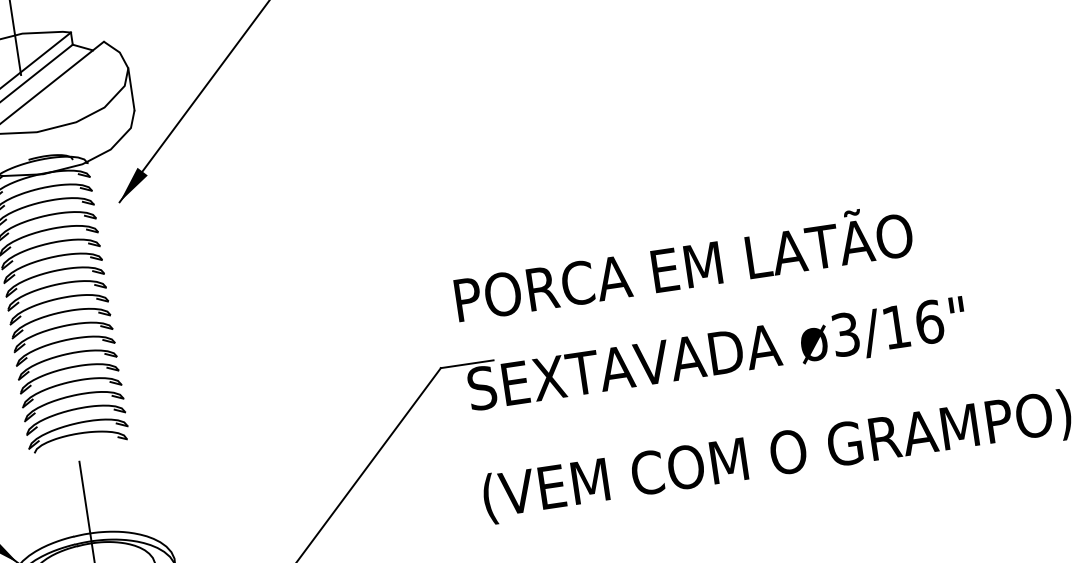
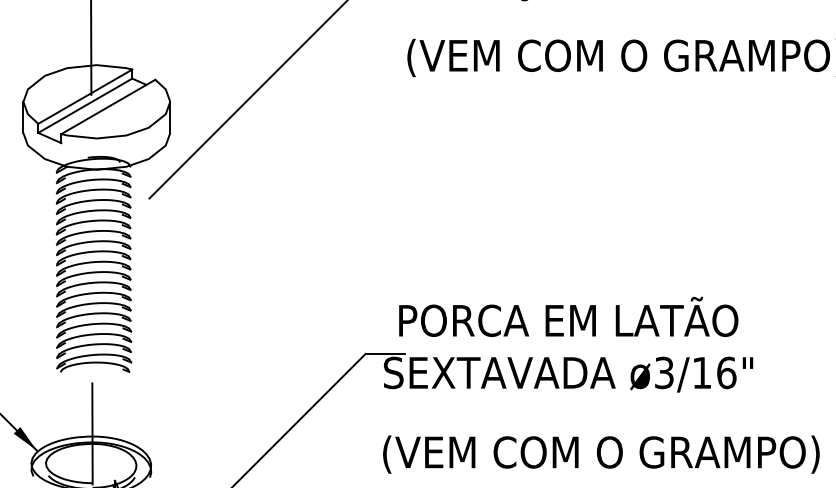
fill: (132, 184) -> (160, 186), removed
text: (682, 261) -> (568, 316), moved

